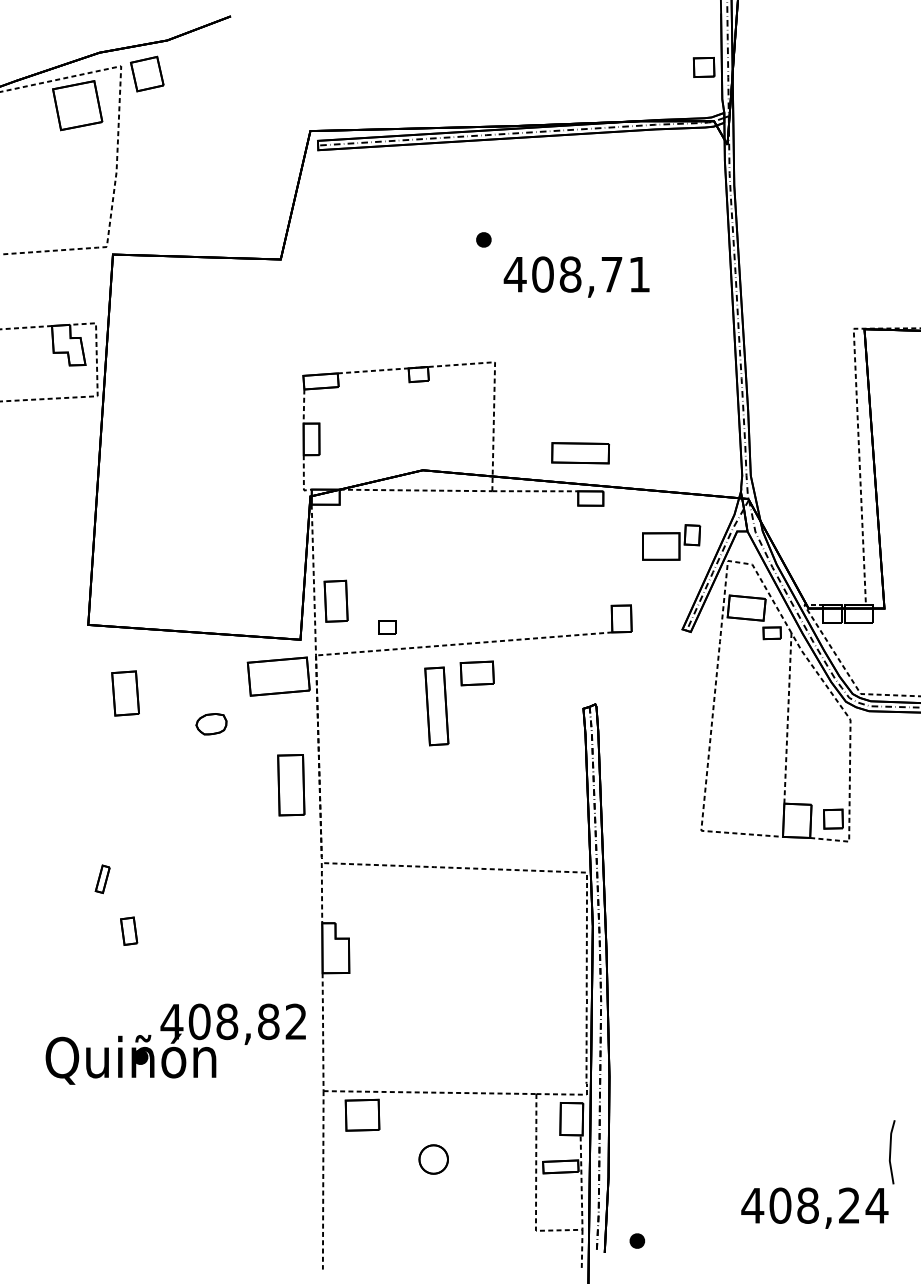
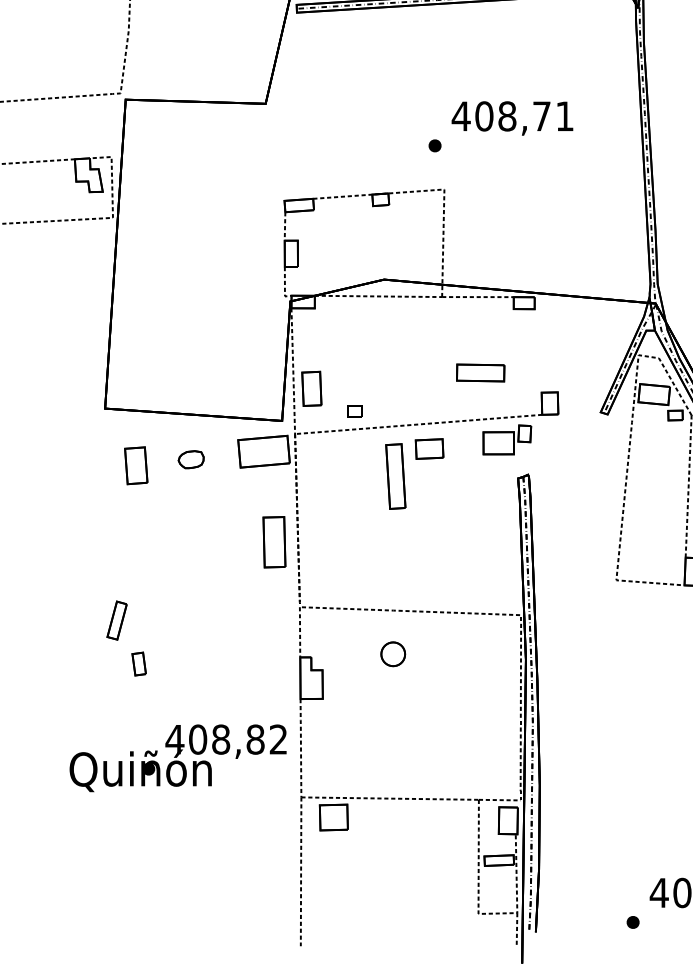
part: (483, 239) -> (434, 145), moved
part: (580, 453) -> (480, 373), moved
part: (671, 542) -> (507, 439), moved
part: (211, 724) -> (191, 459), moved
part: (102, 879) -> (116, 620), size x1.67
part: (433, 1159) -> (393, 654), moved
part: (637, 1240) -> (633, 921), moved

